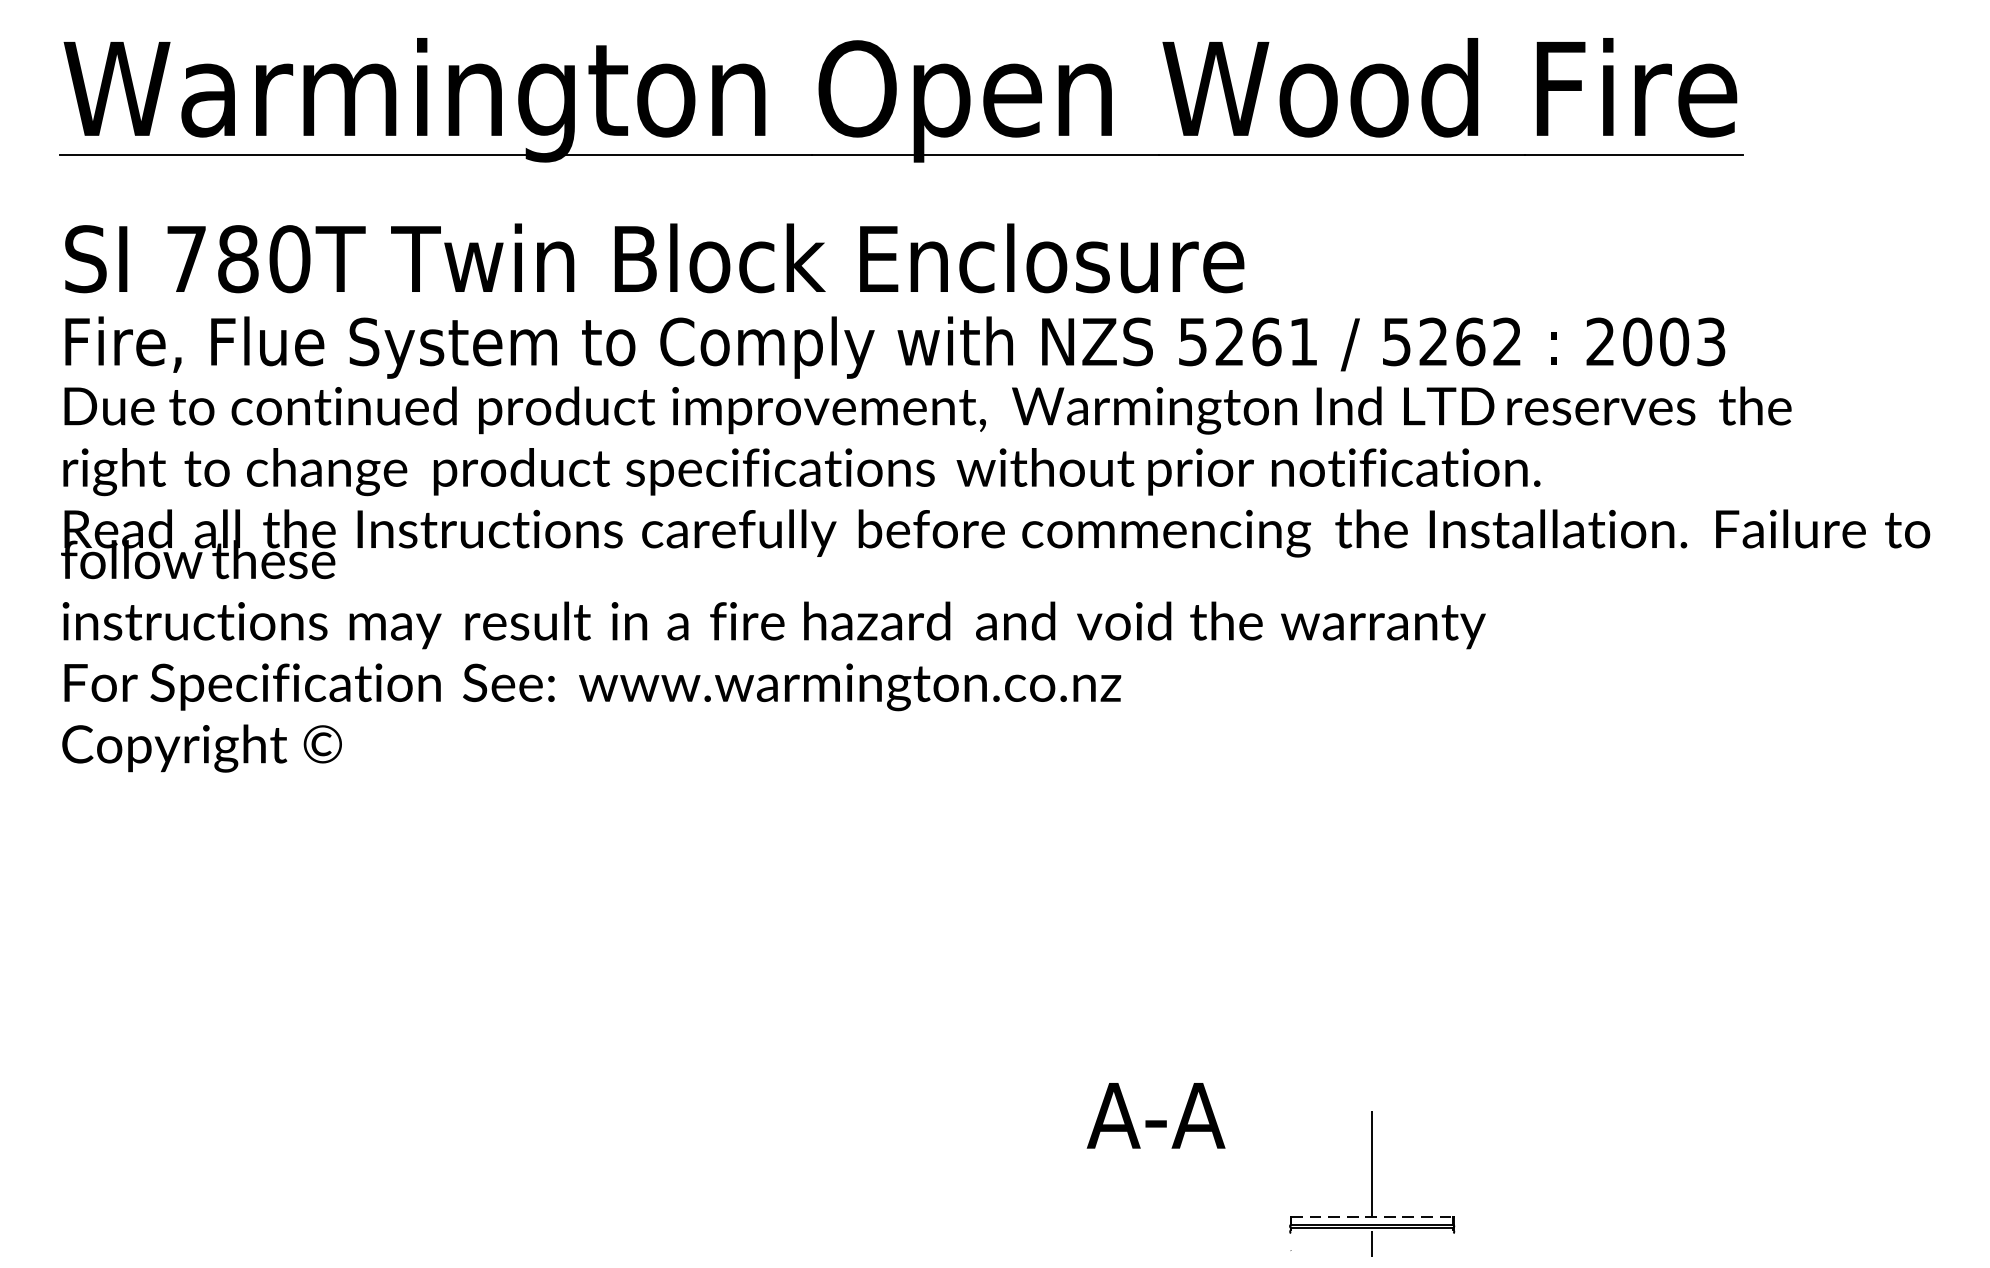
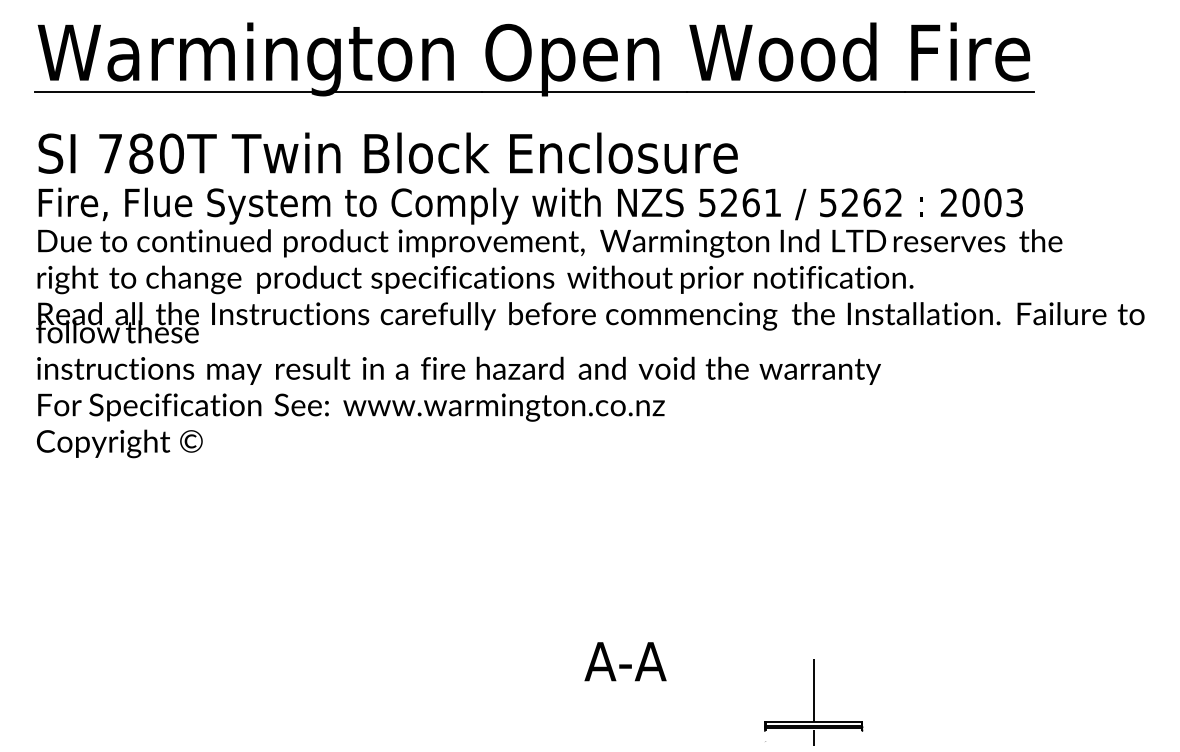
text: (1156, 1115) -> (625, 661), moved
line: (1373, 1216) -> (814, 721), dashed -> solid

